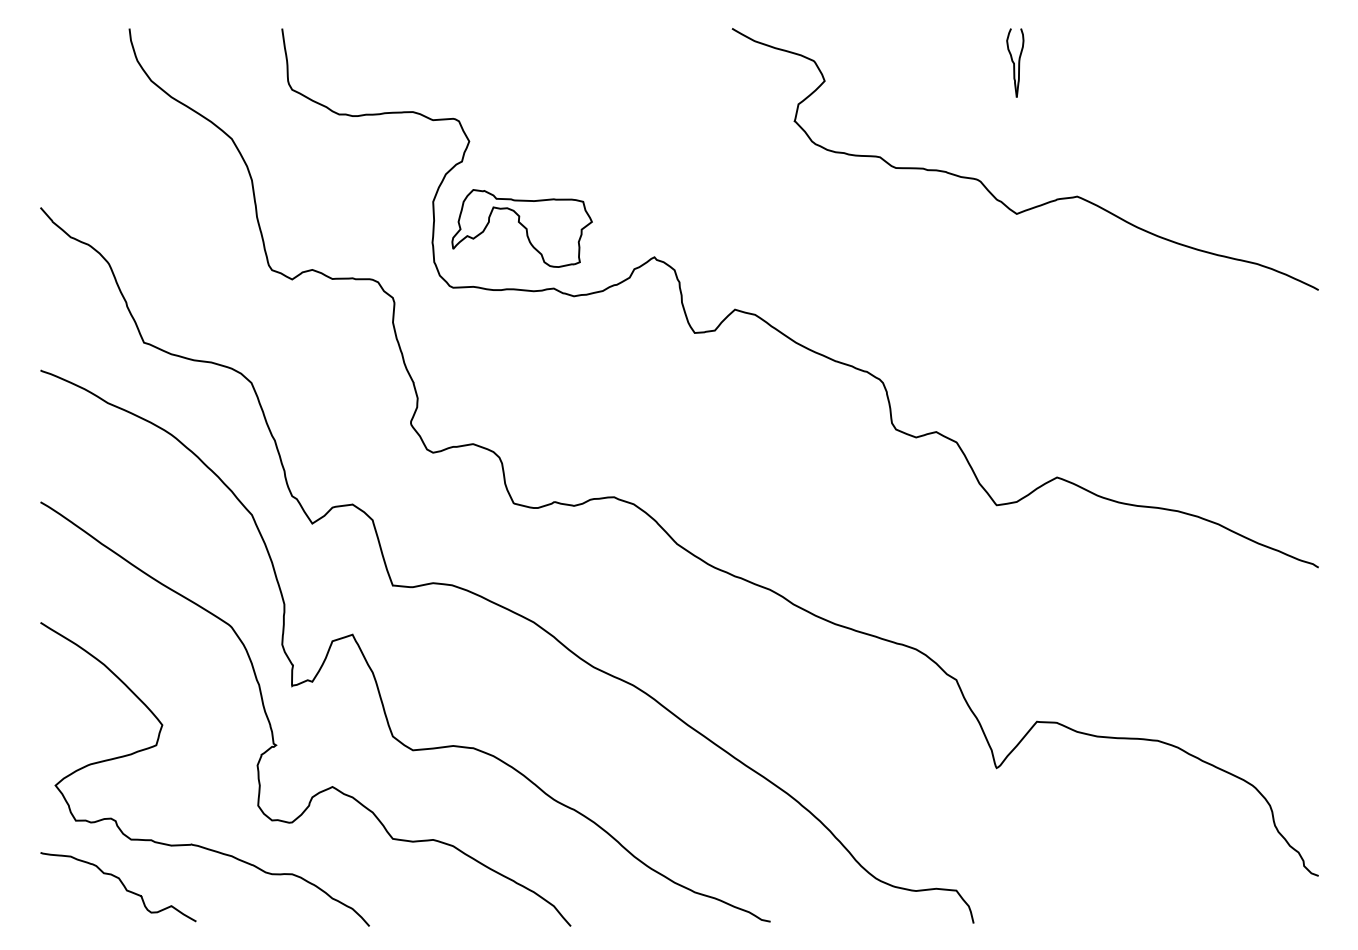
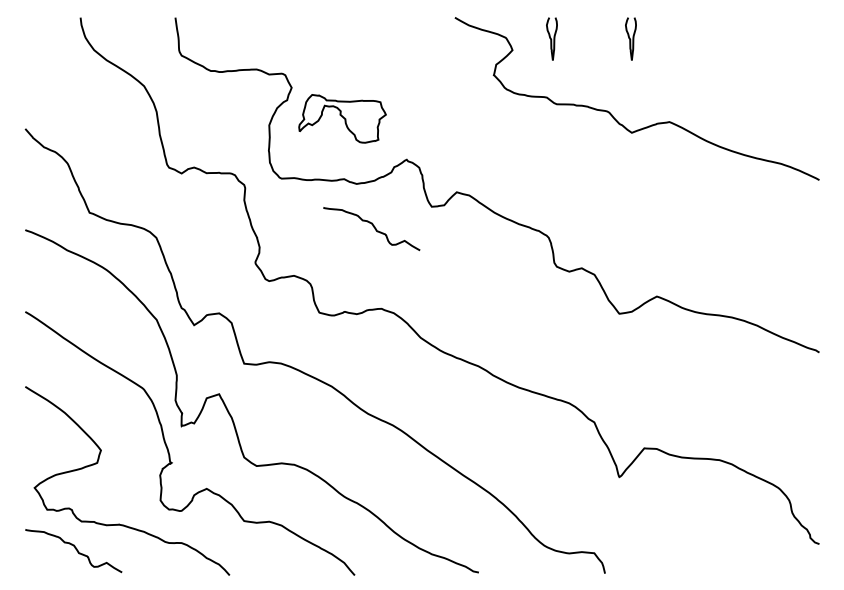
part: (887, 62) -> (551, 38), added
part: (522, 227) -> (342, 118), moved
curve: (600, 366) -> (373, 227), added

